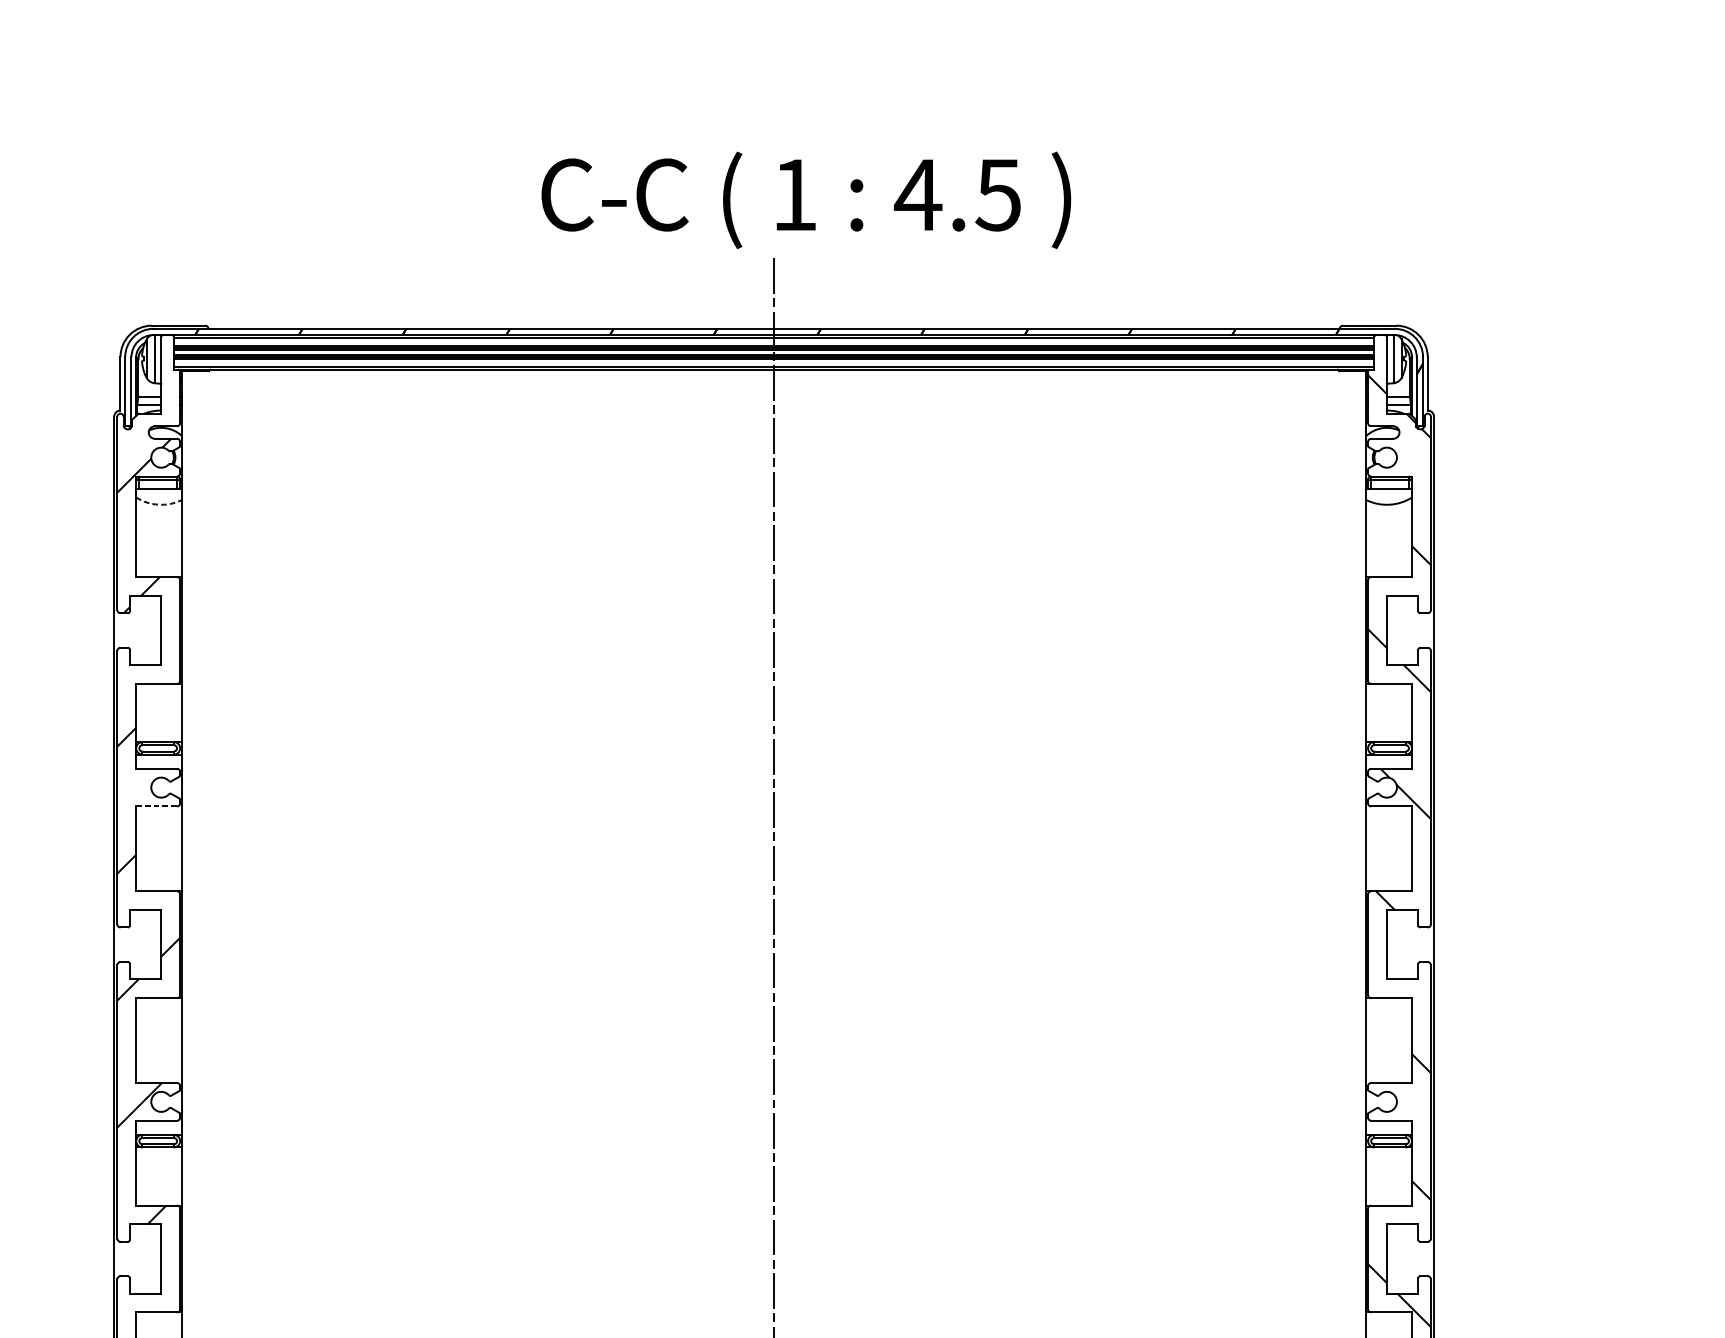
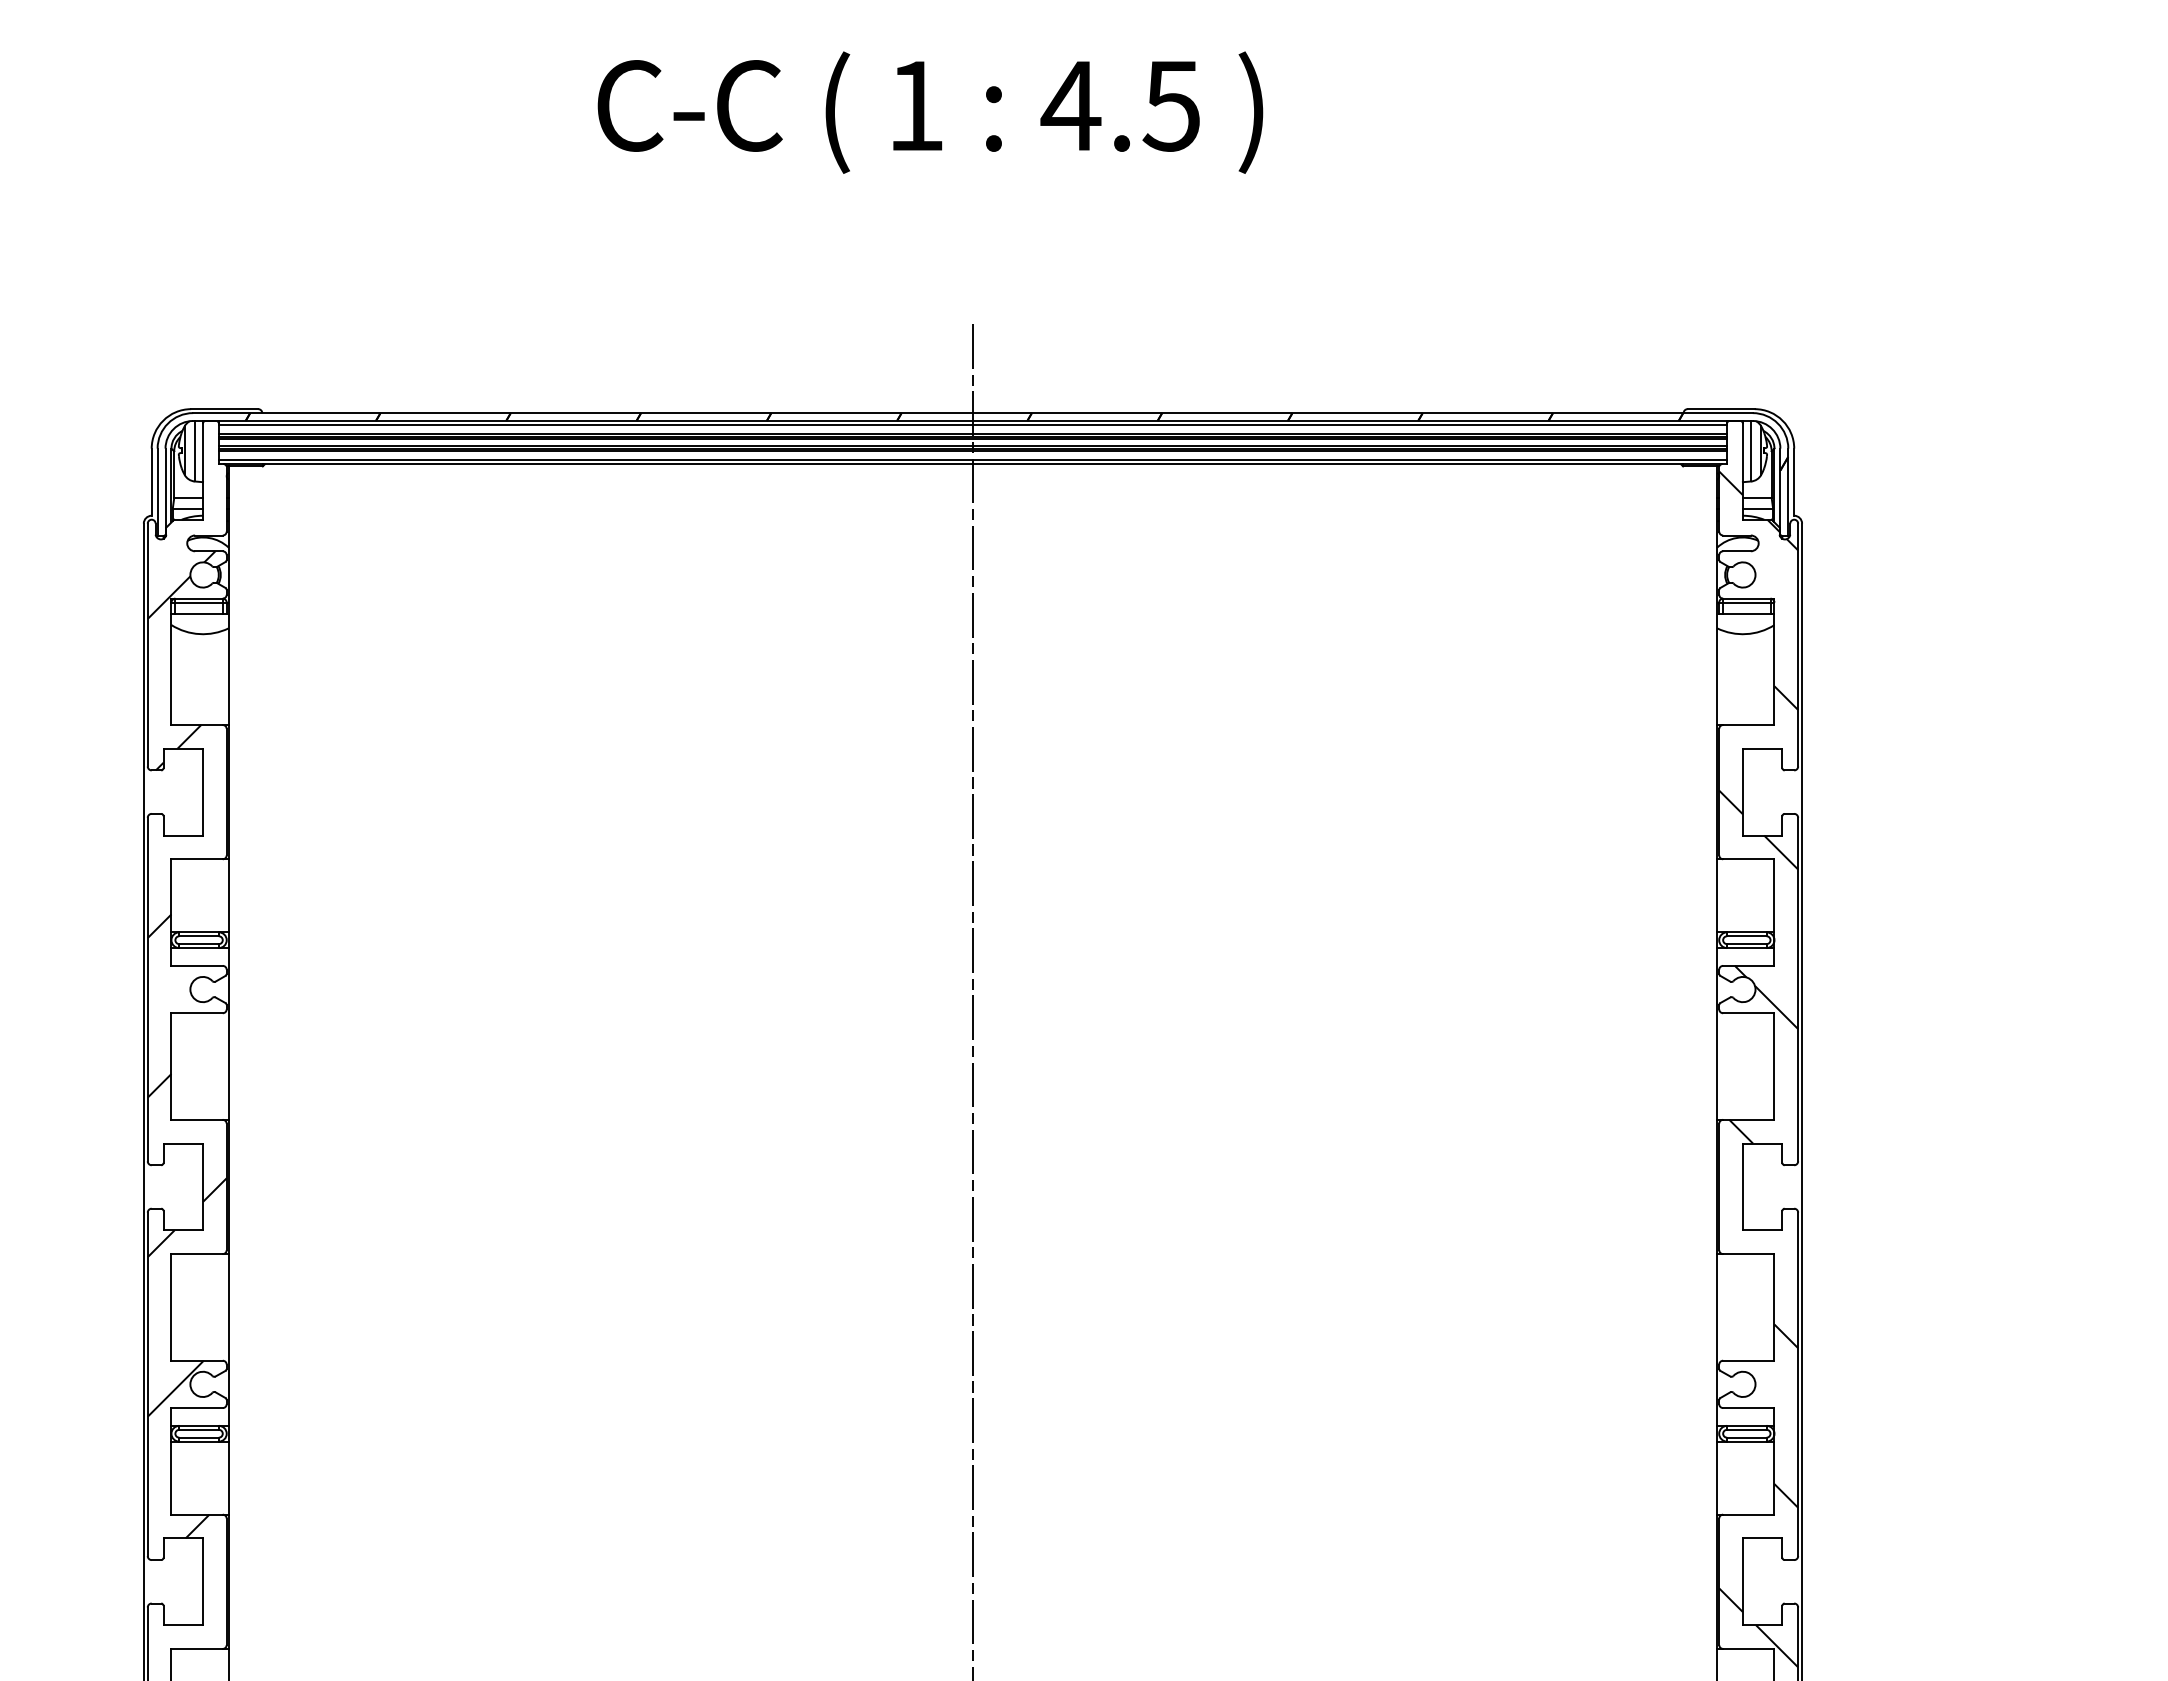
text: (806, 200) -> (930, 112), moved
arc: (158, 505) -> (199, 634), dashed -> solid
line: (156, 806) -> (197, 1013), dashed -> solid

